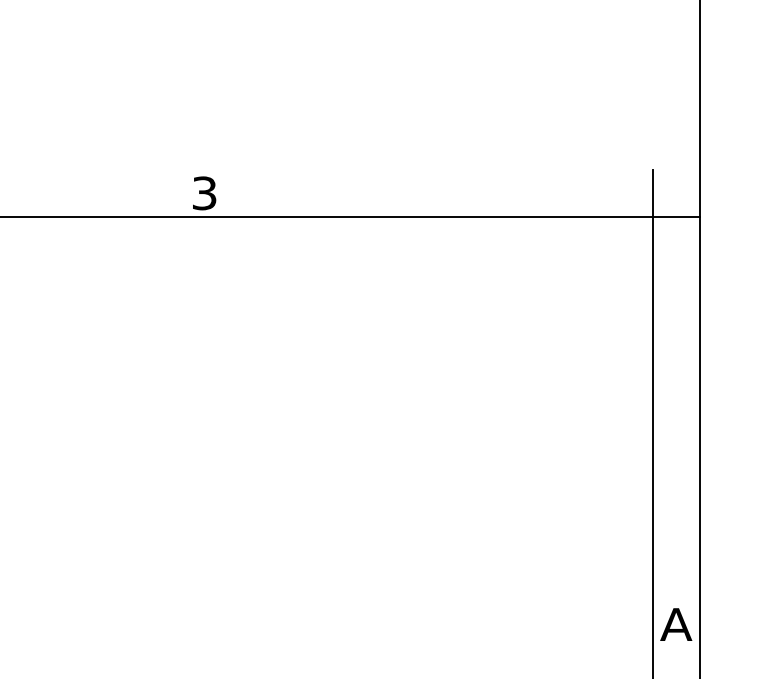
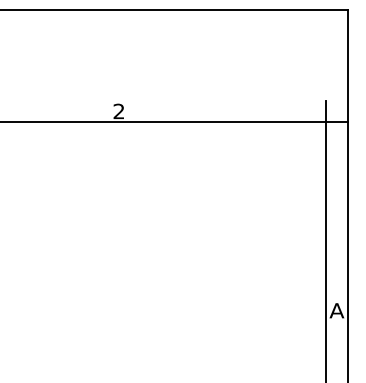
text: (203, 193) -> (118, 111), 3 -> 2

